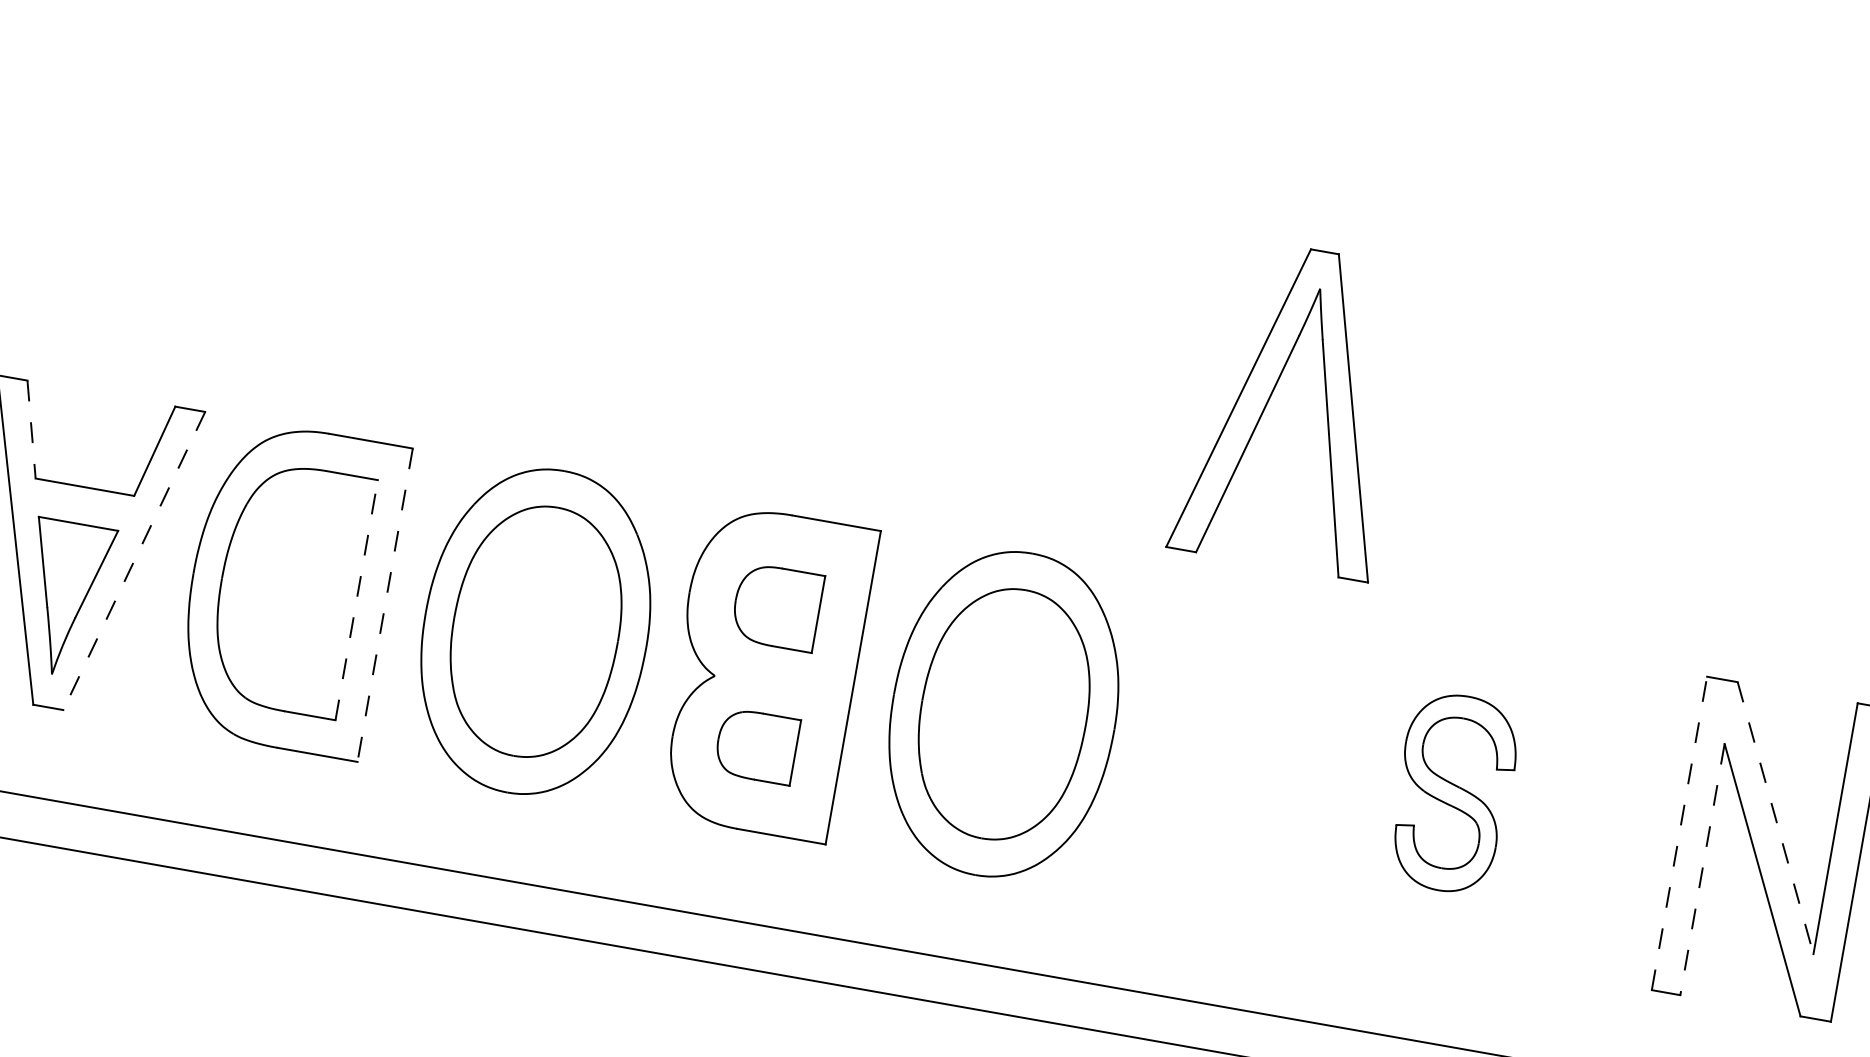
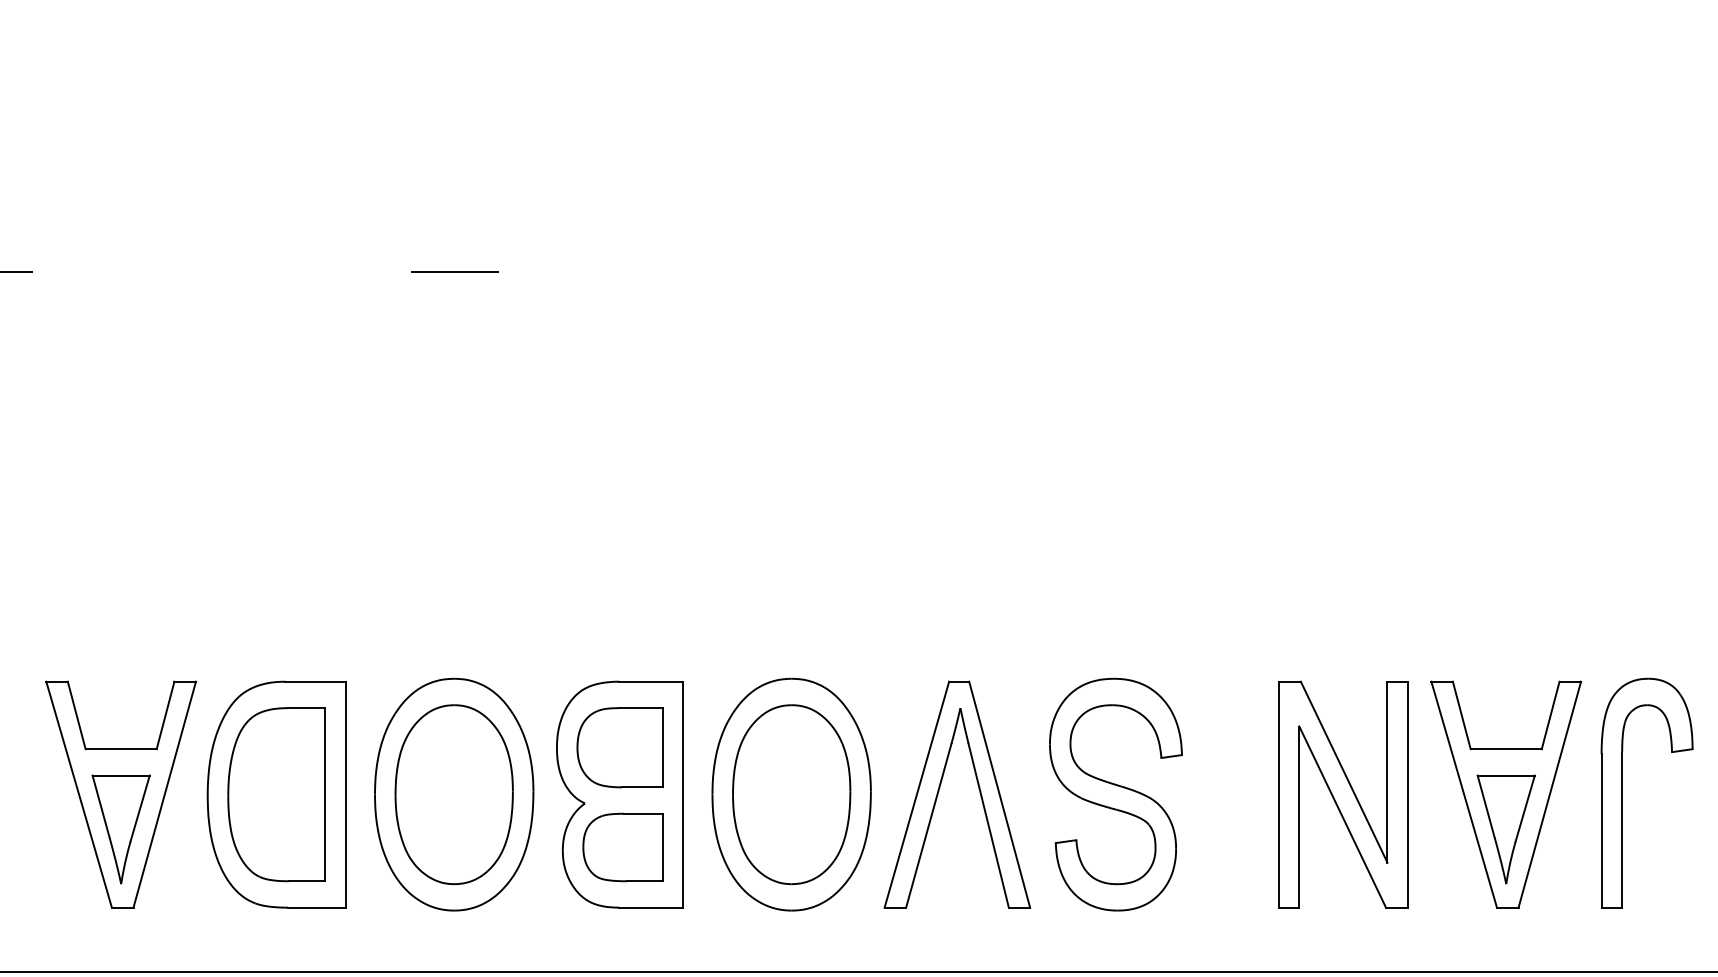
part: (1270, 399) -> (939, 791), moved
line: (31, 429) -> (76, 715), dashed -> solid
line: (133, 562) -> (164, 795), dashed -> solid
line: (357, 600) -> (325, 794), dashed -> solid
line: (385, 604) -> (345, 794), dashed -> solid
part: (776, 606) -> (619, 747), size x1.43
part: (756, 746) -> (622, 847), size x1.43
part: (1453, 793) -> (1115, 794), size x1.67
line: (1776, 818) -> (1344, 772), dashed -> solid
line: (1679, 833) -> (1278, 794), dashed -> solid
line: (1702, 870) -> (1299, 817), dashed -> solid

